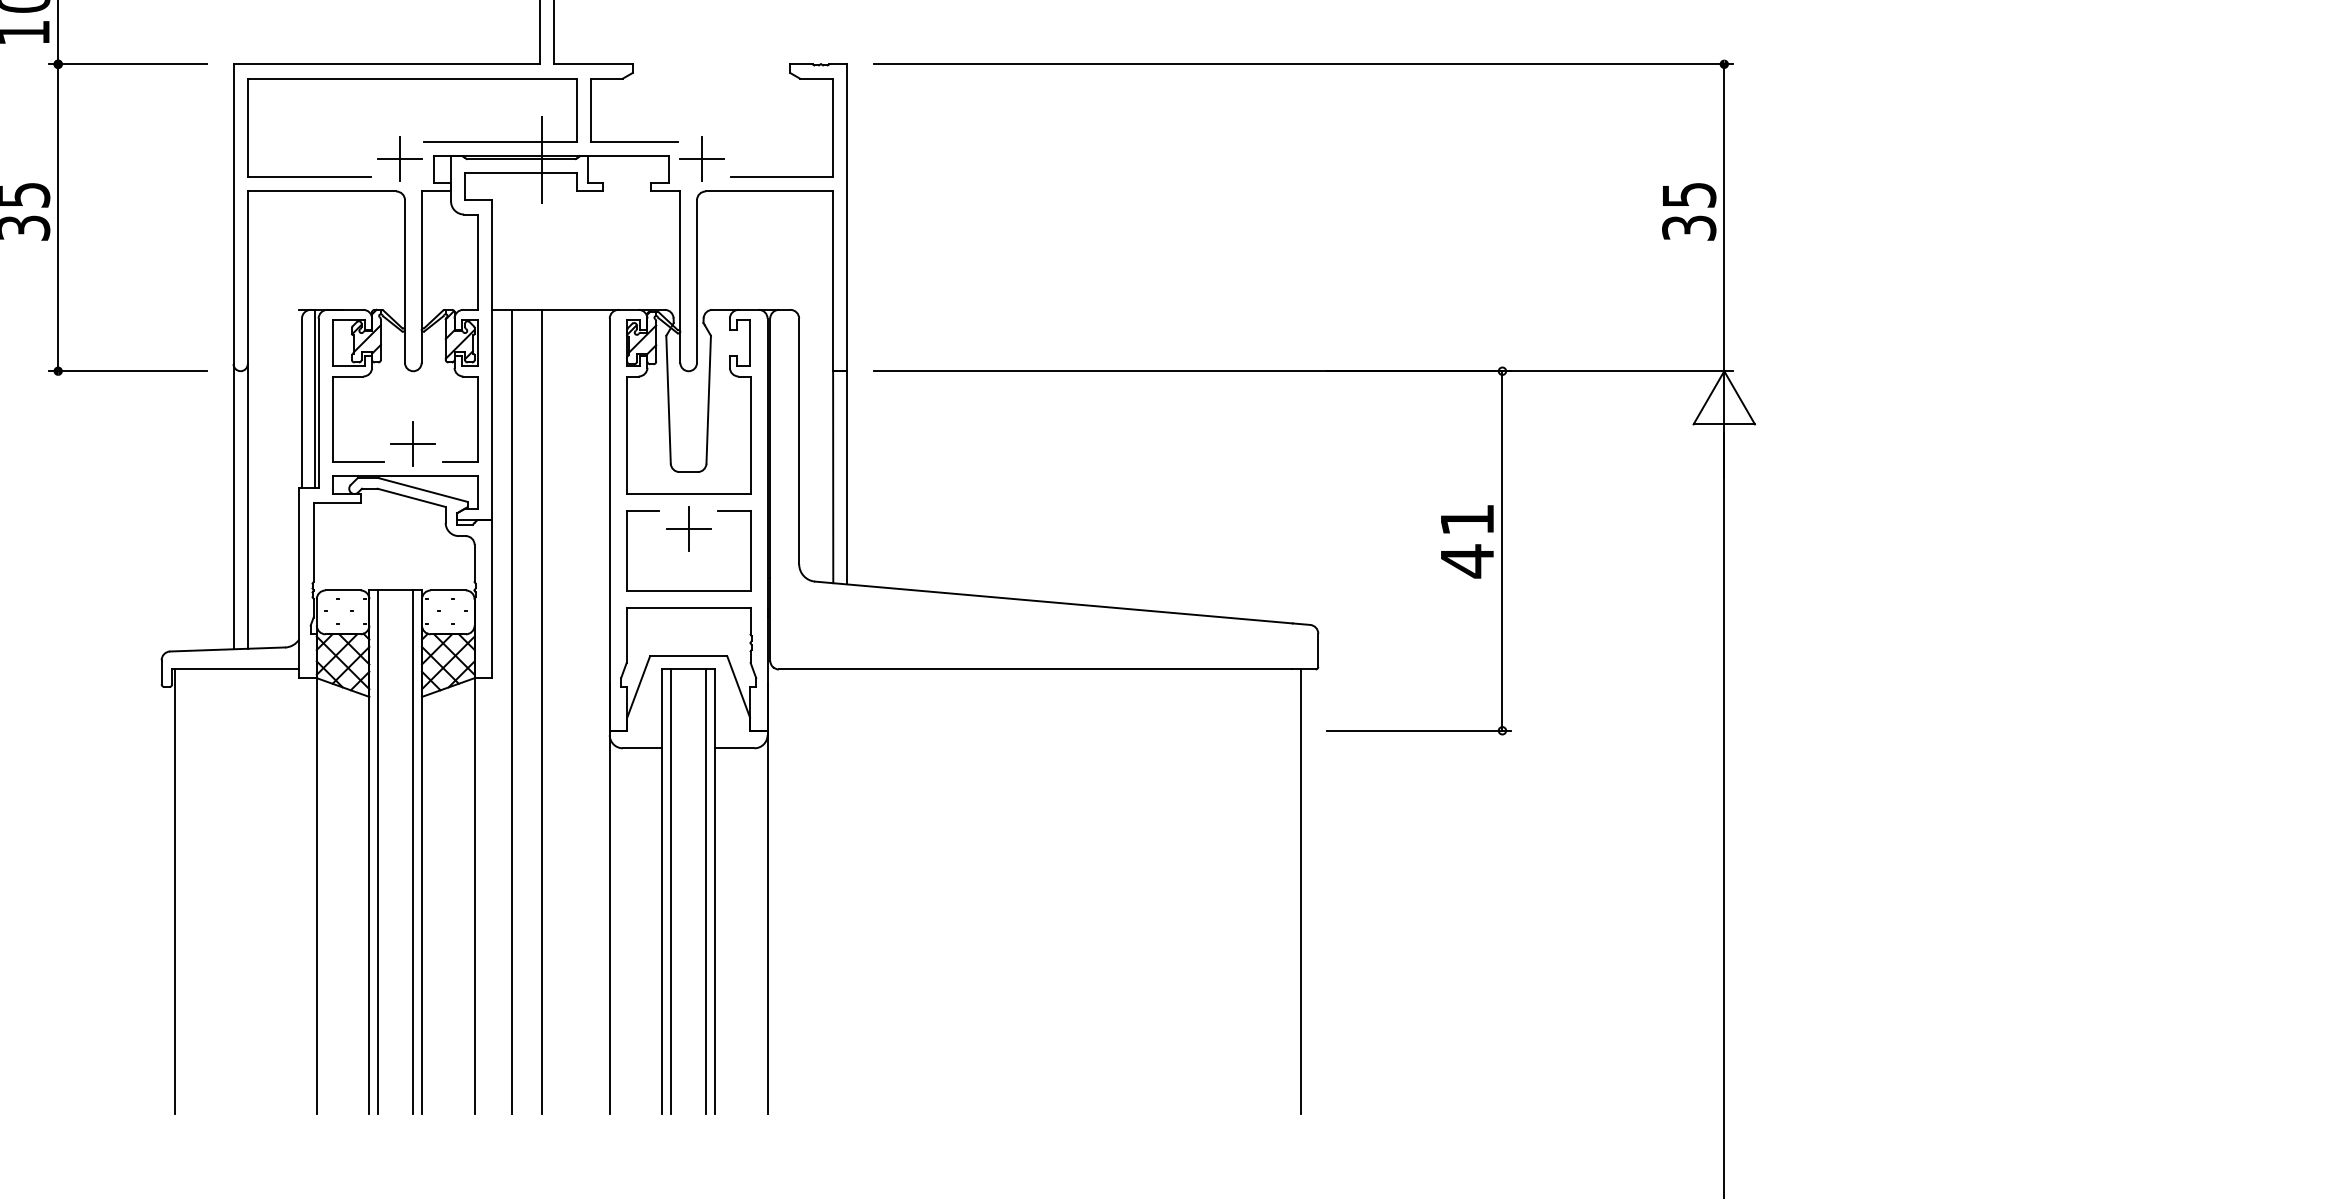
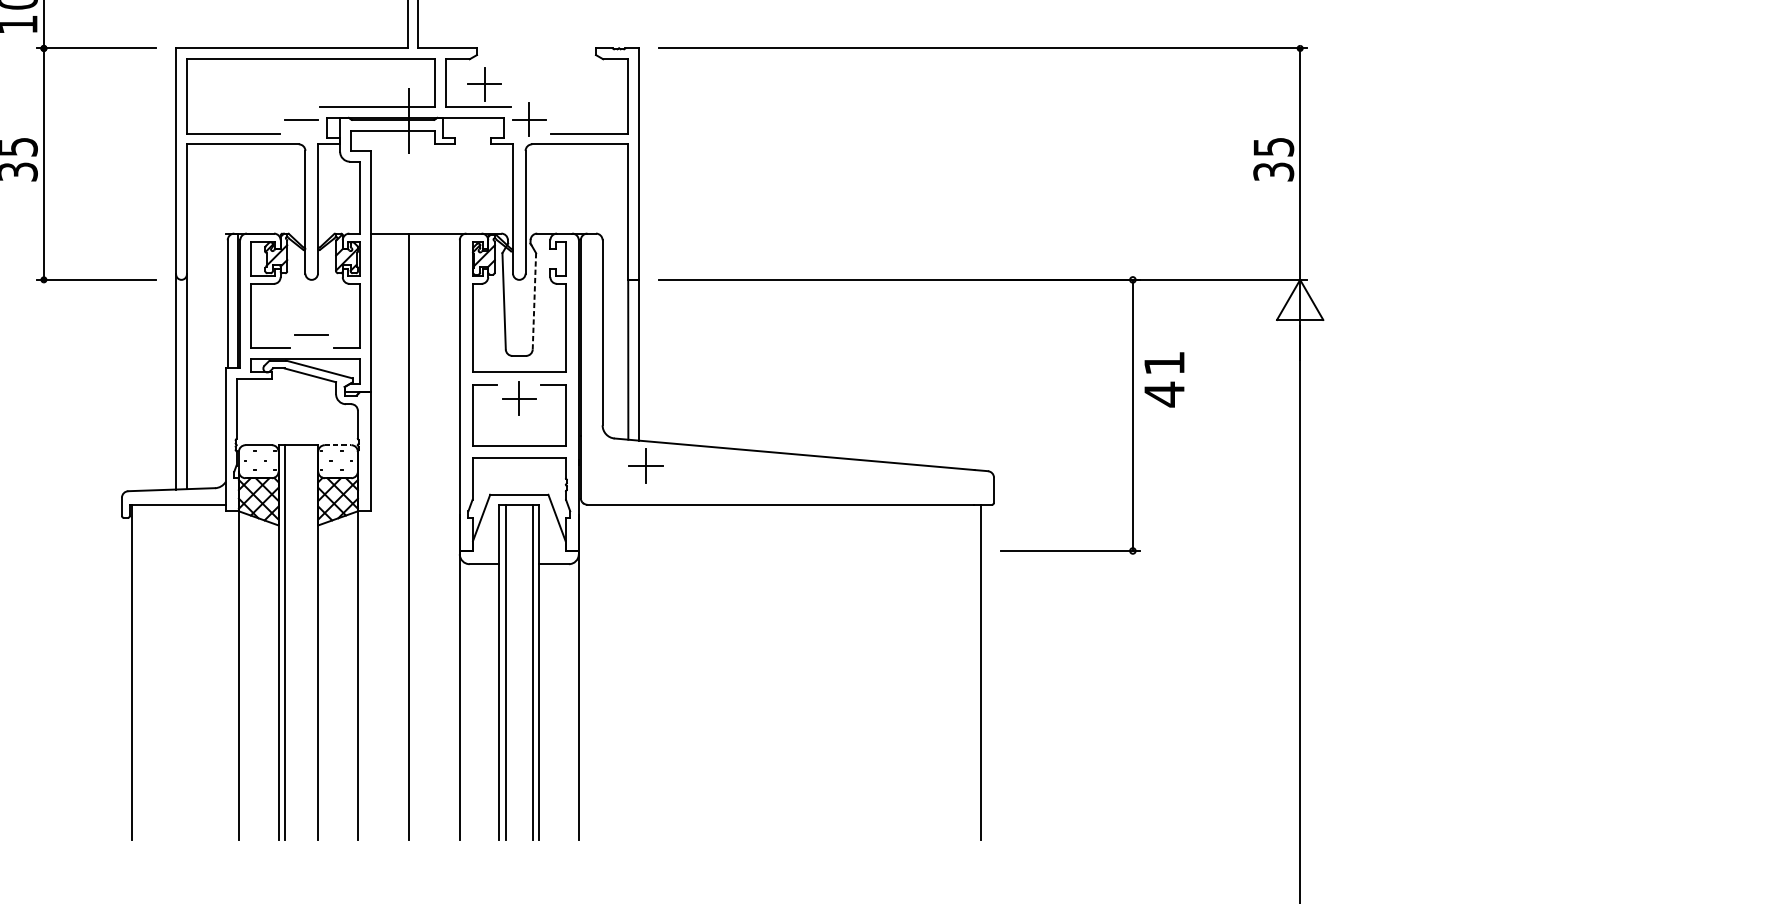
part: (642, 111) -> (484, 84), added
line: (400, 158) -> (302, 119), removed
line: (708, 399) -> (534, 301), solid -> dashed
line: (413, 443) -> (311, 334), removed
text: (1467, 541) -> (1164, 379), moved
line: (448, 590) -> (338, 445), solid -> dashed
part: (856, 617) -> (645, 465), added
line: (511, 711) -> (385, 536), removed
line: (413, 852) -> (311, 642), removed

